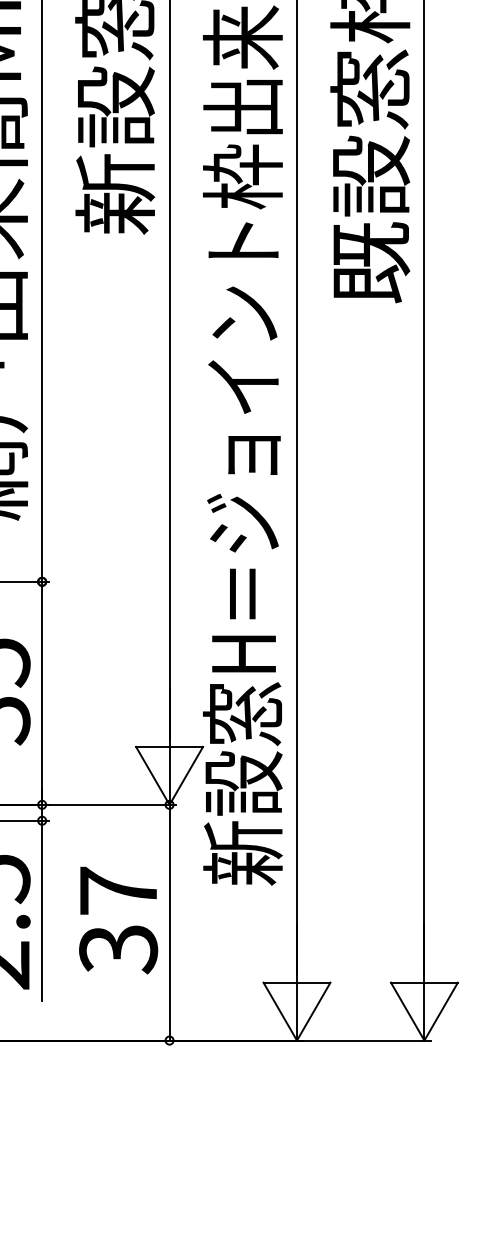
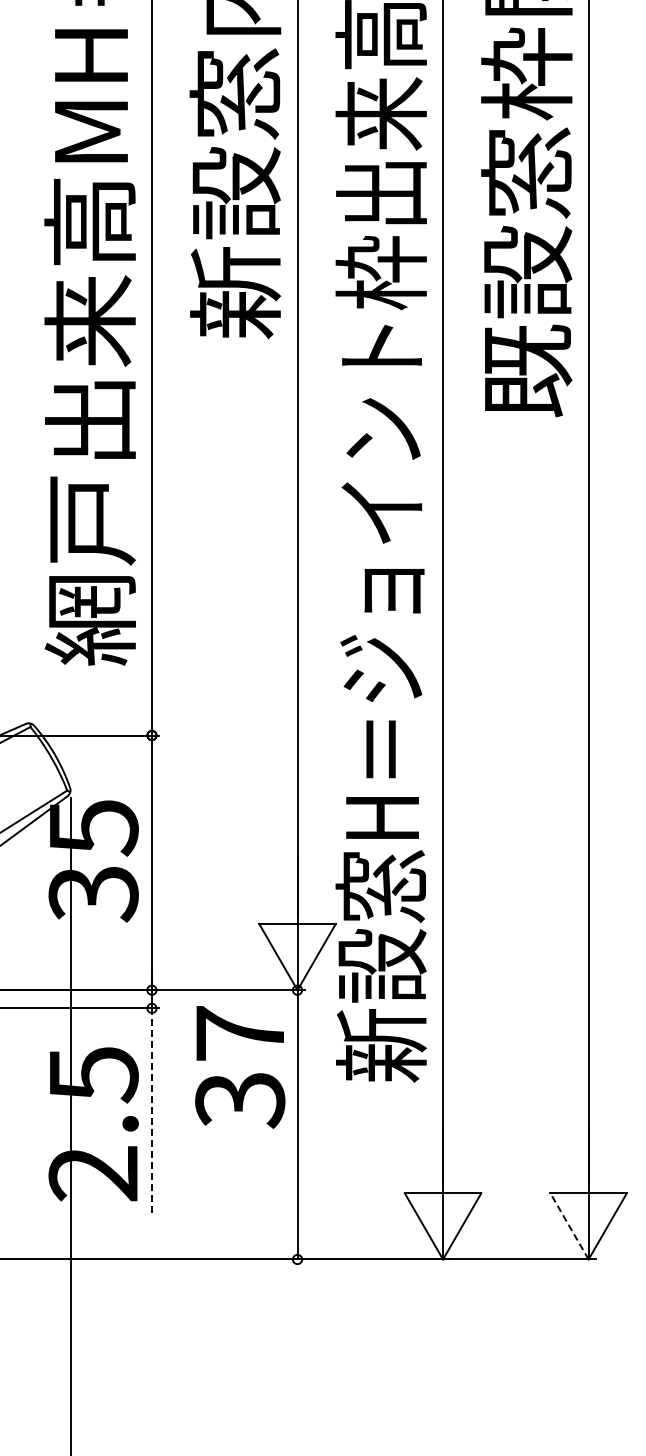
line: (41, 911) -> (151, 1112), solid -> dashed
text: (118, 920) -> (240, 1067), moved
line: (407, 1010) -> (569, 1225), solid -> dashed

